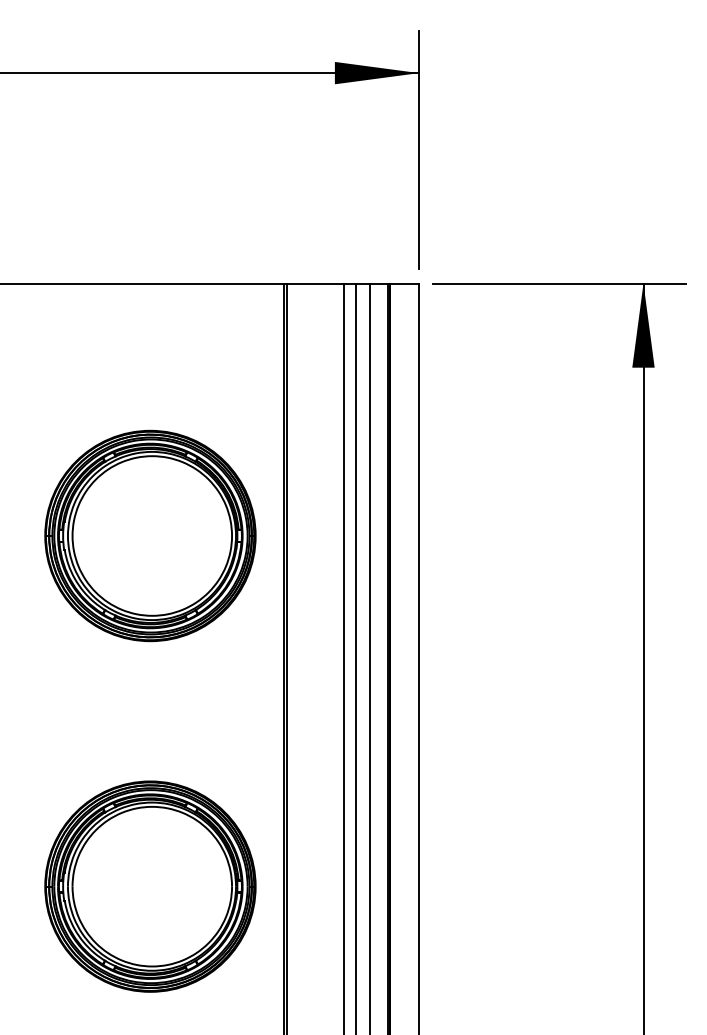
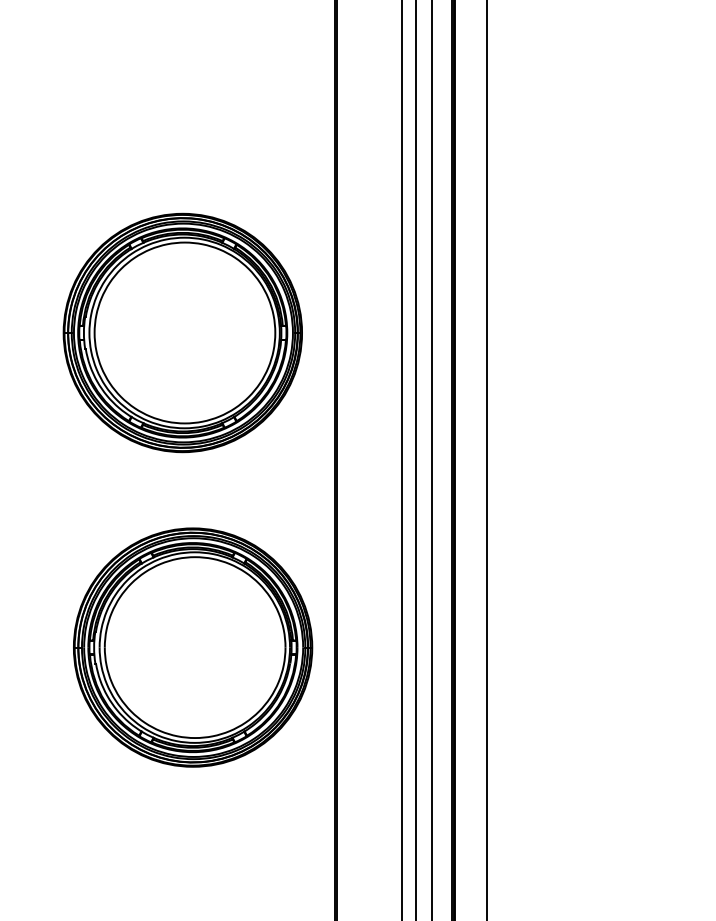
part: (150, 535) -> (182, 332), moved
part: (150, 886) -> (193, 647), moved

